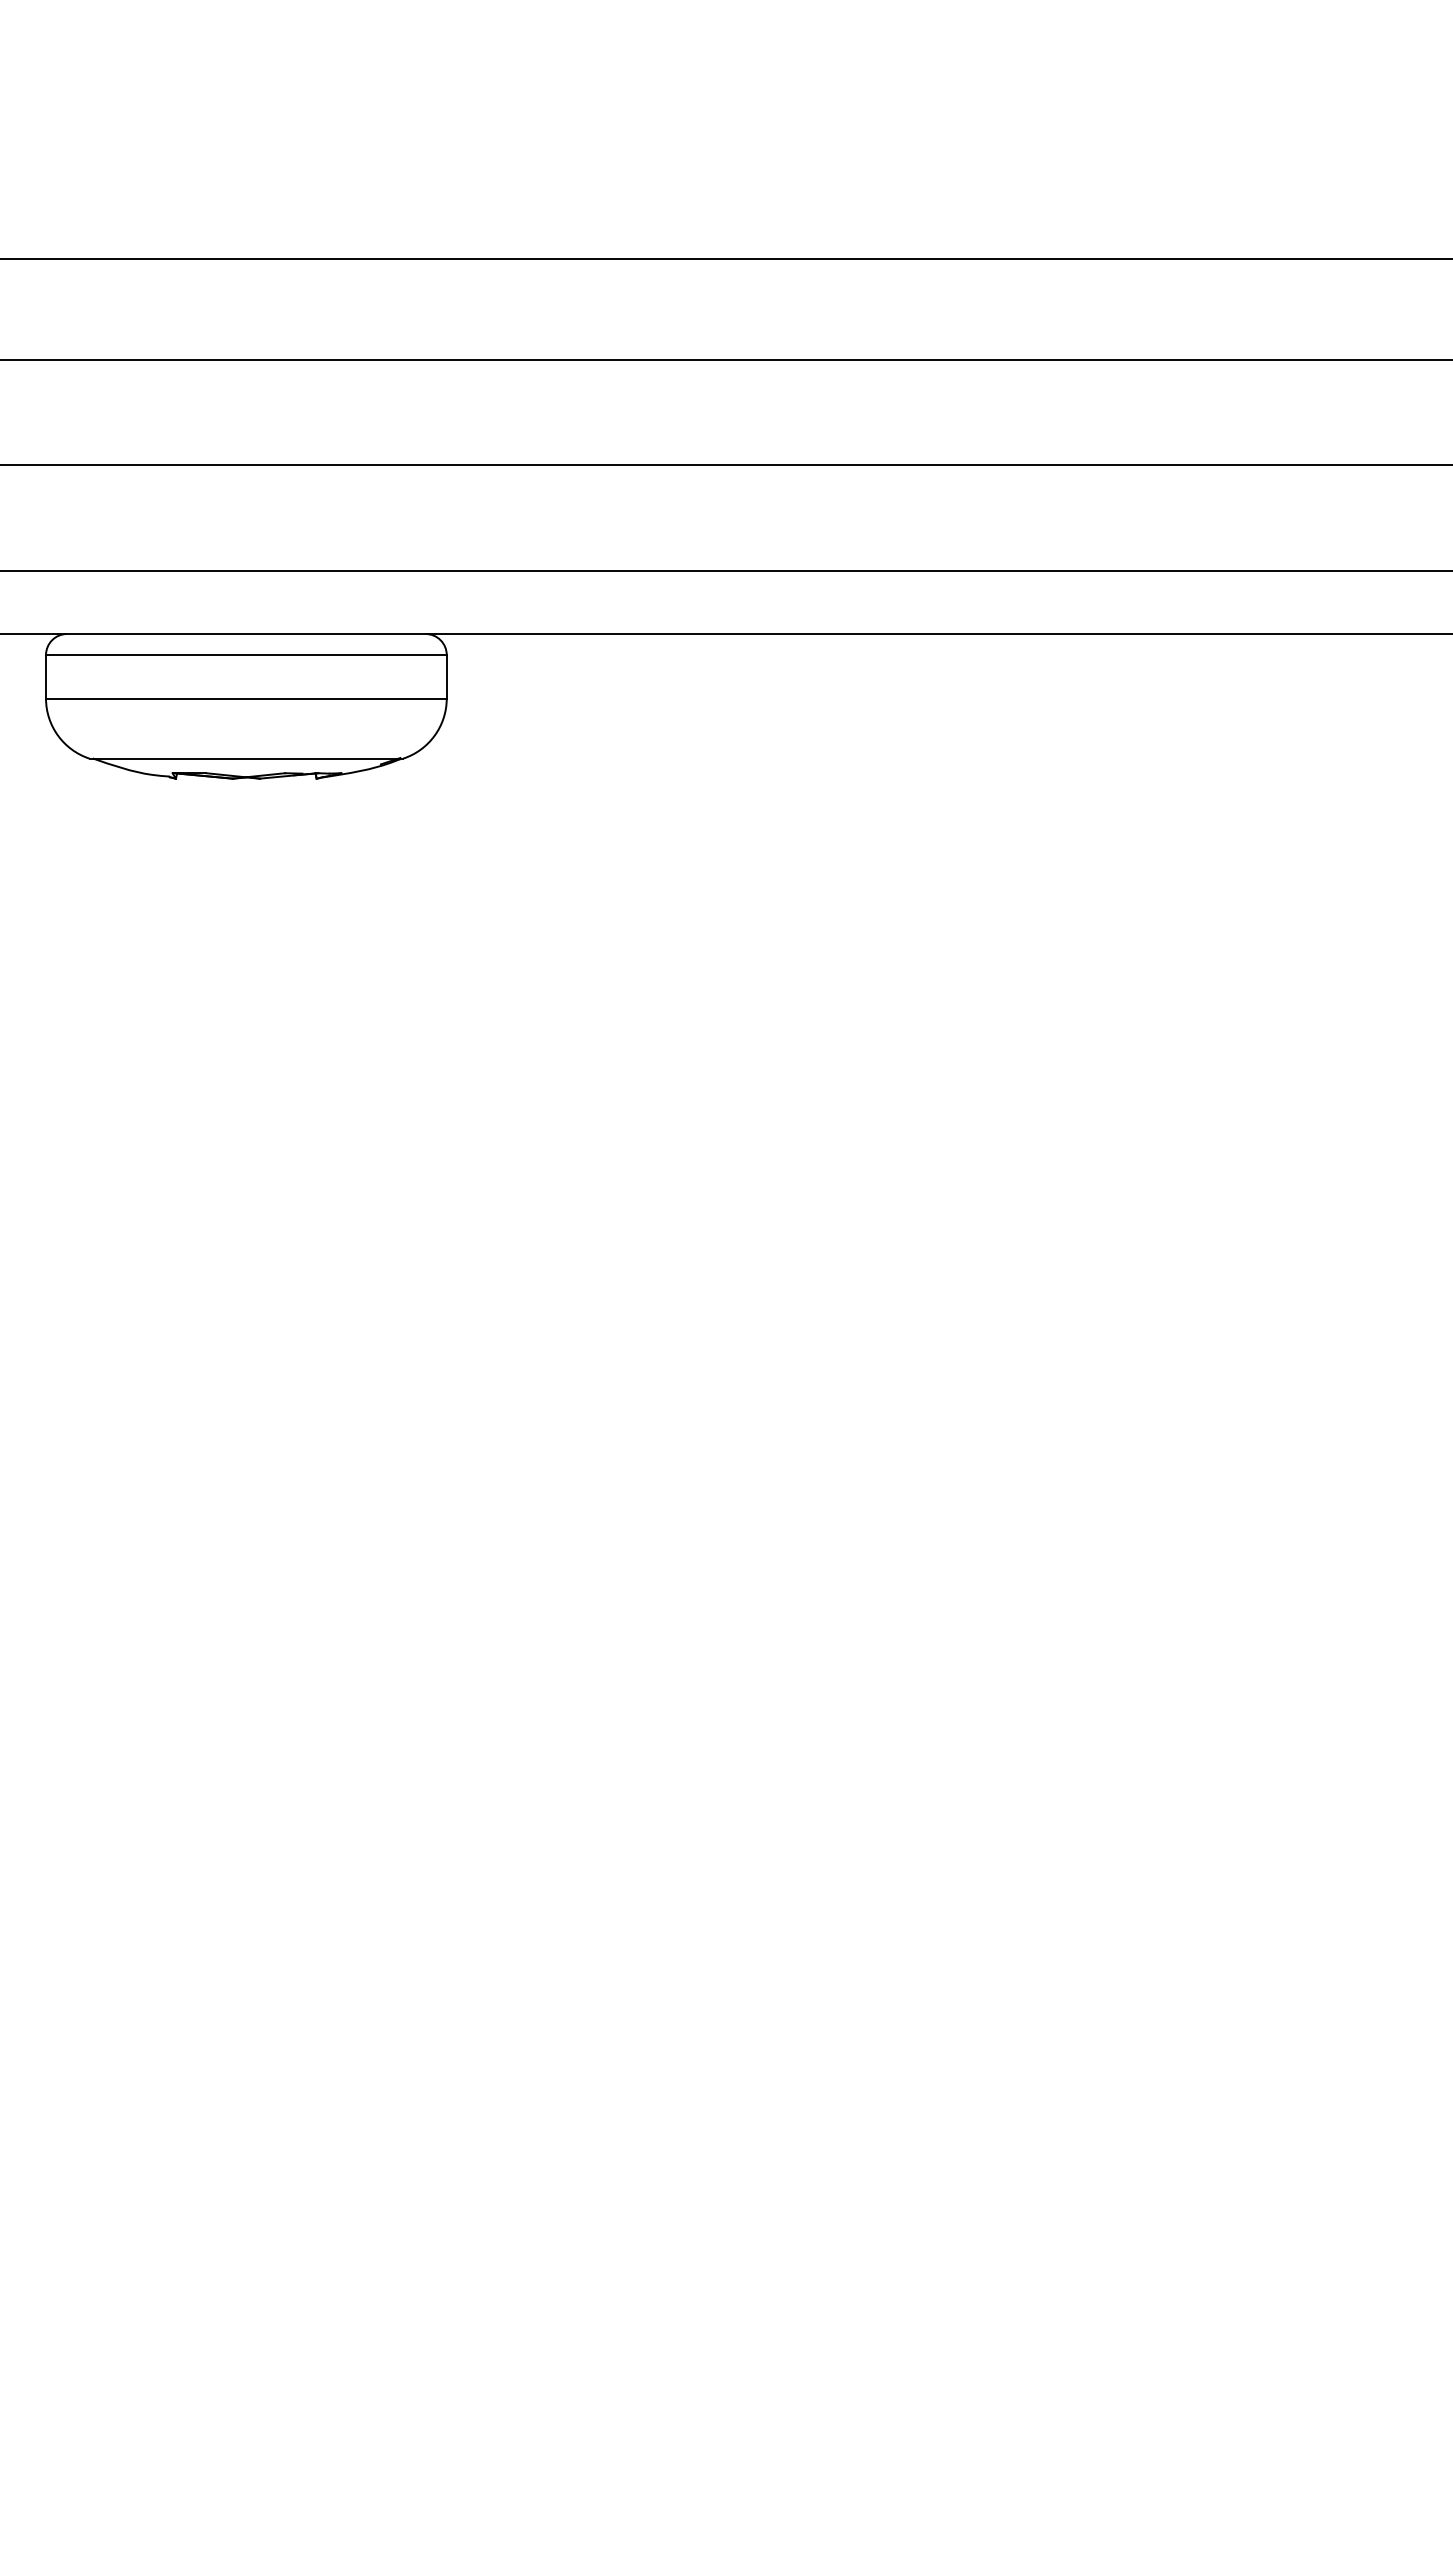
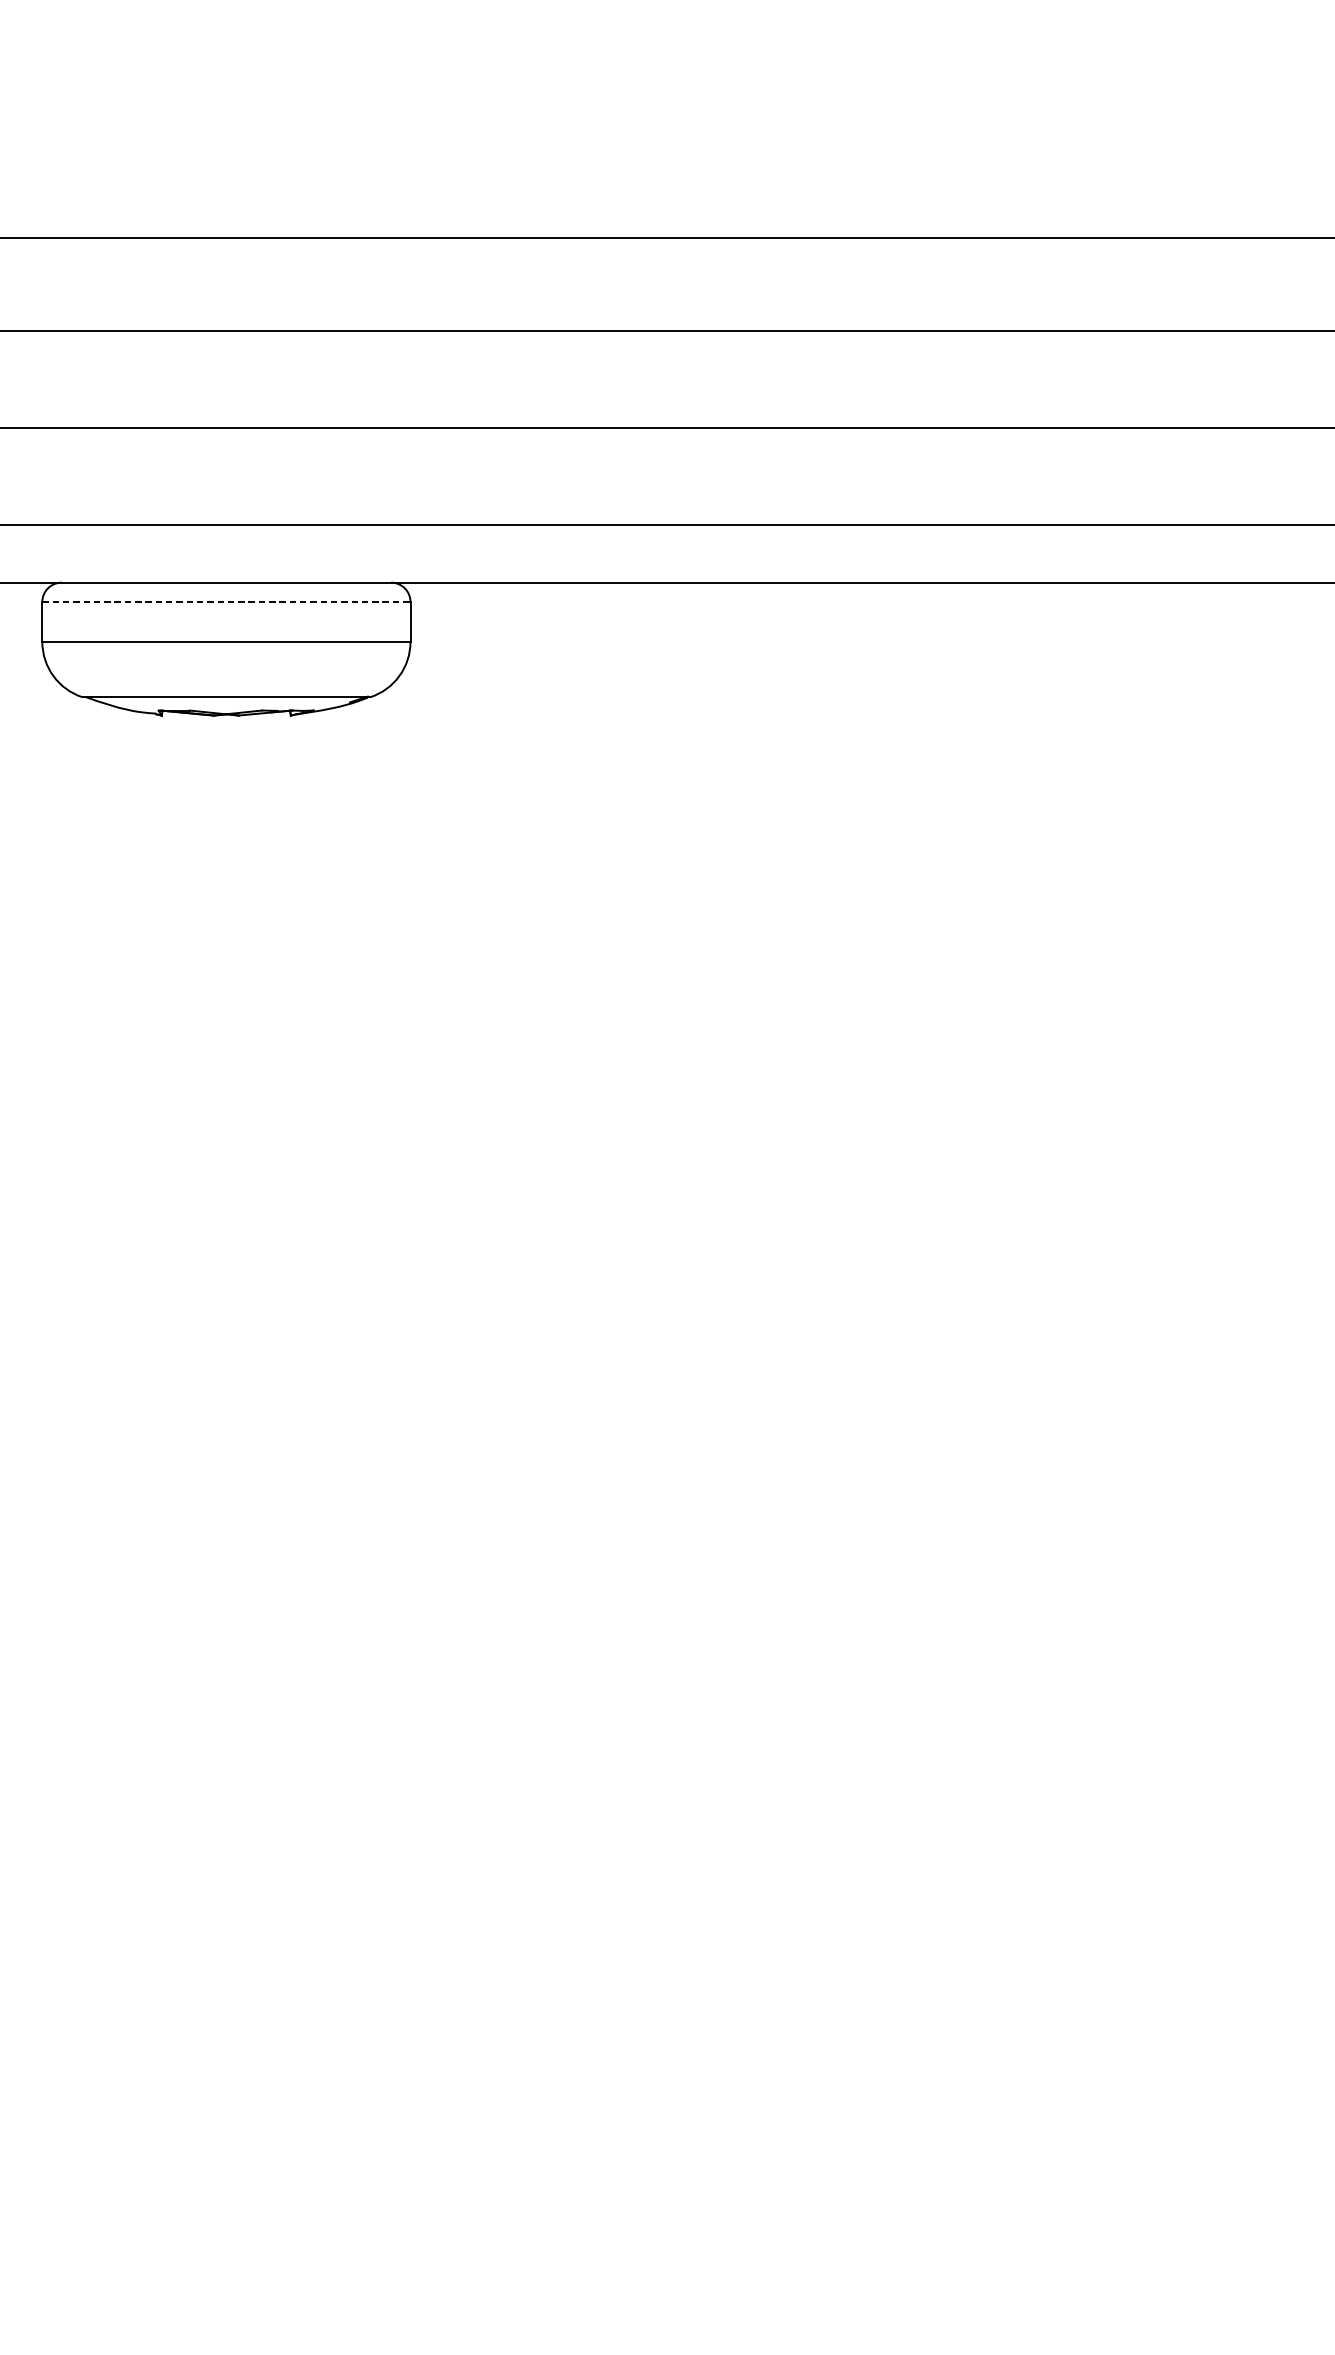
line: (246, 655) -> (226, 602), solid -> dashed

